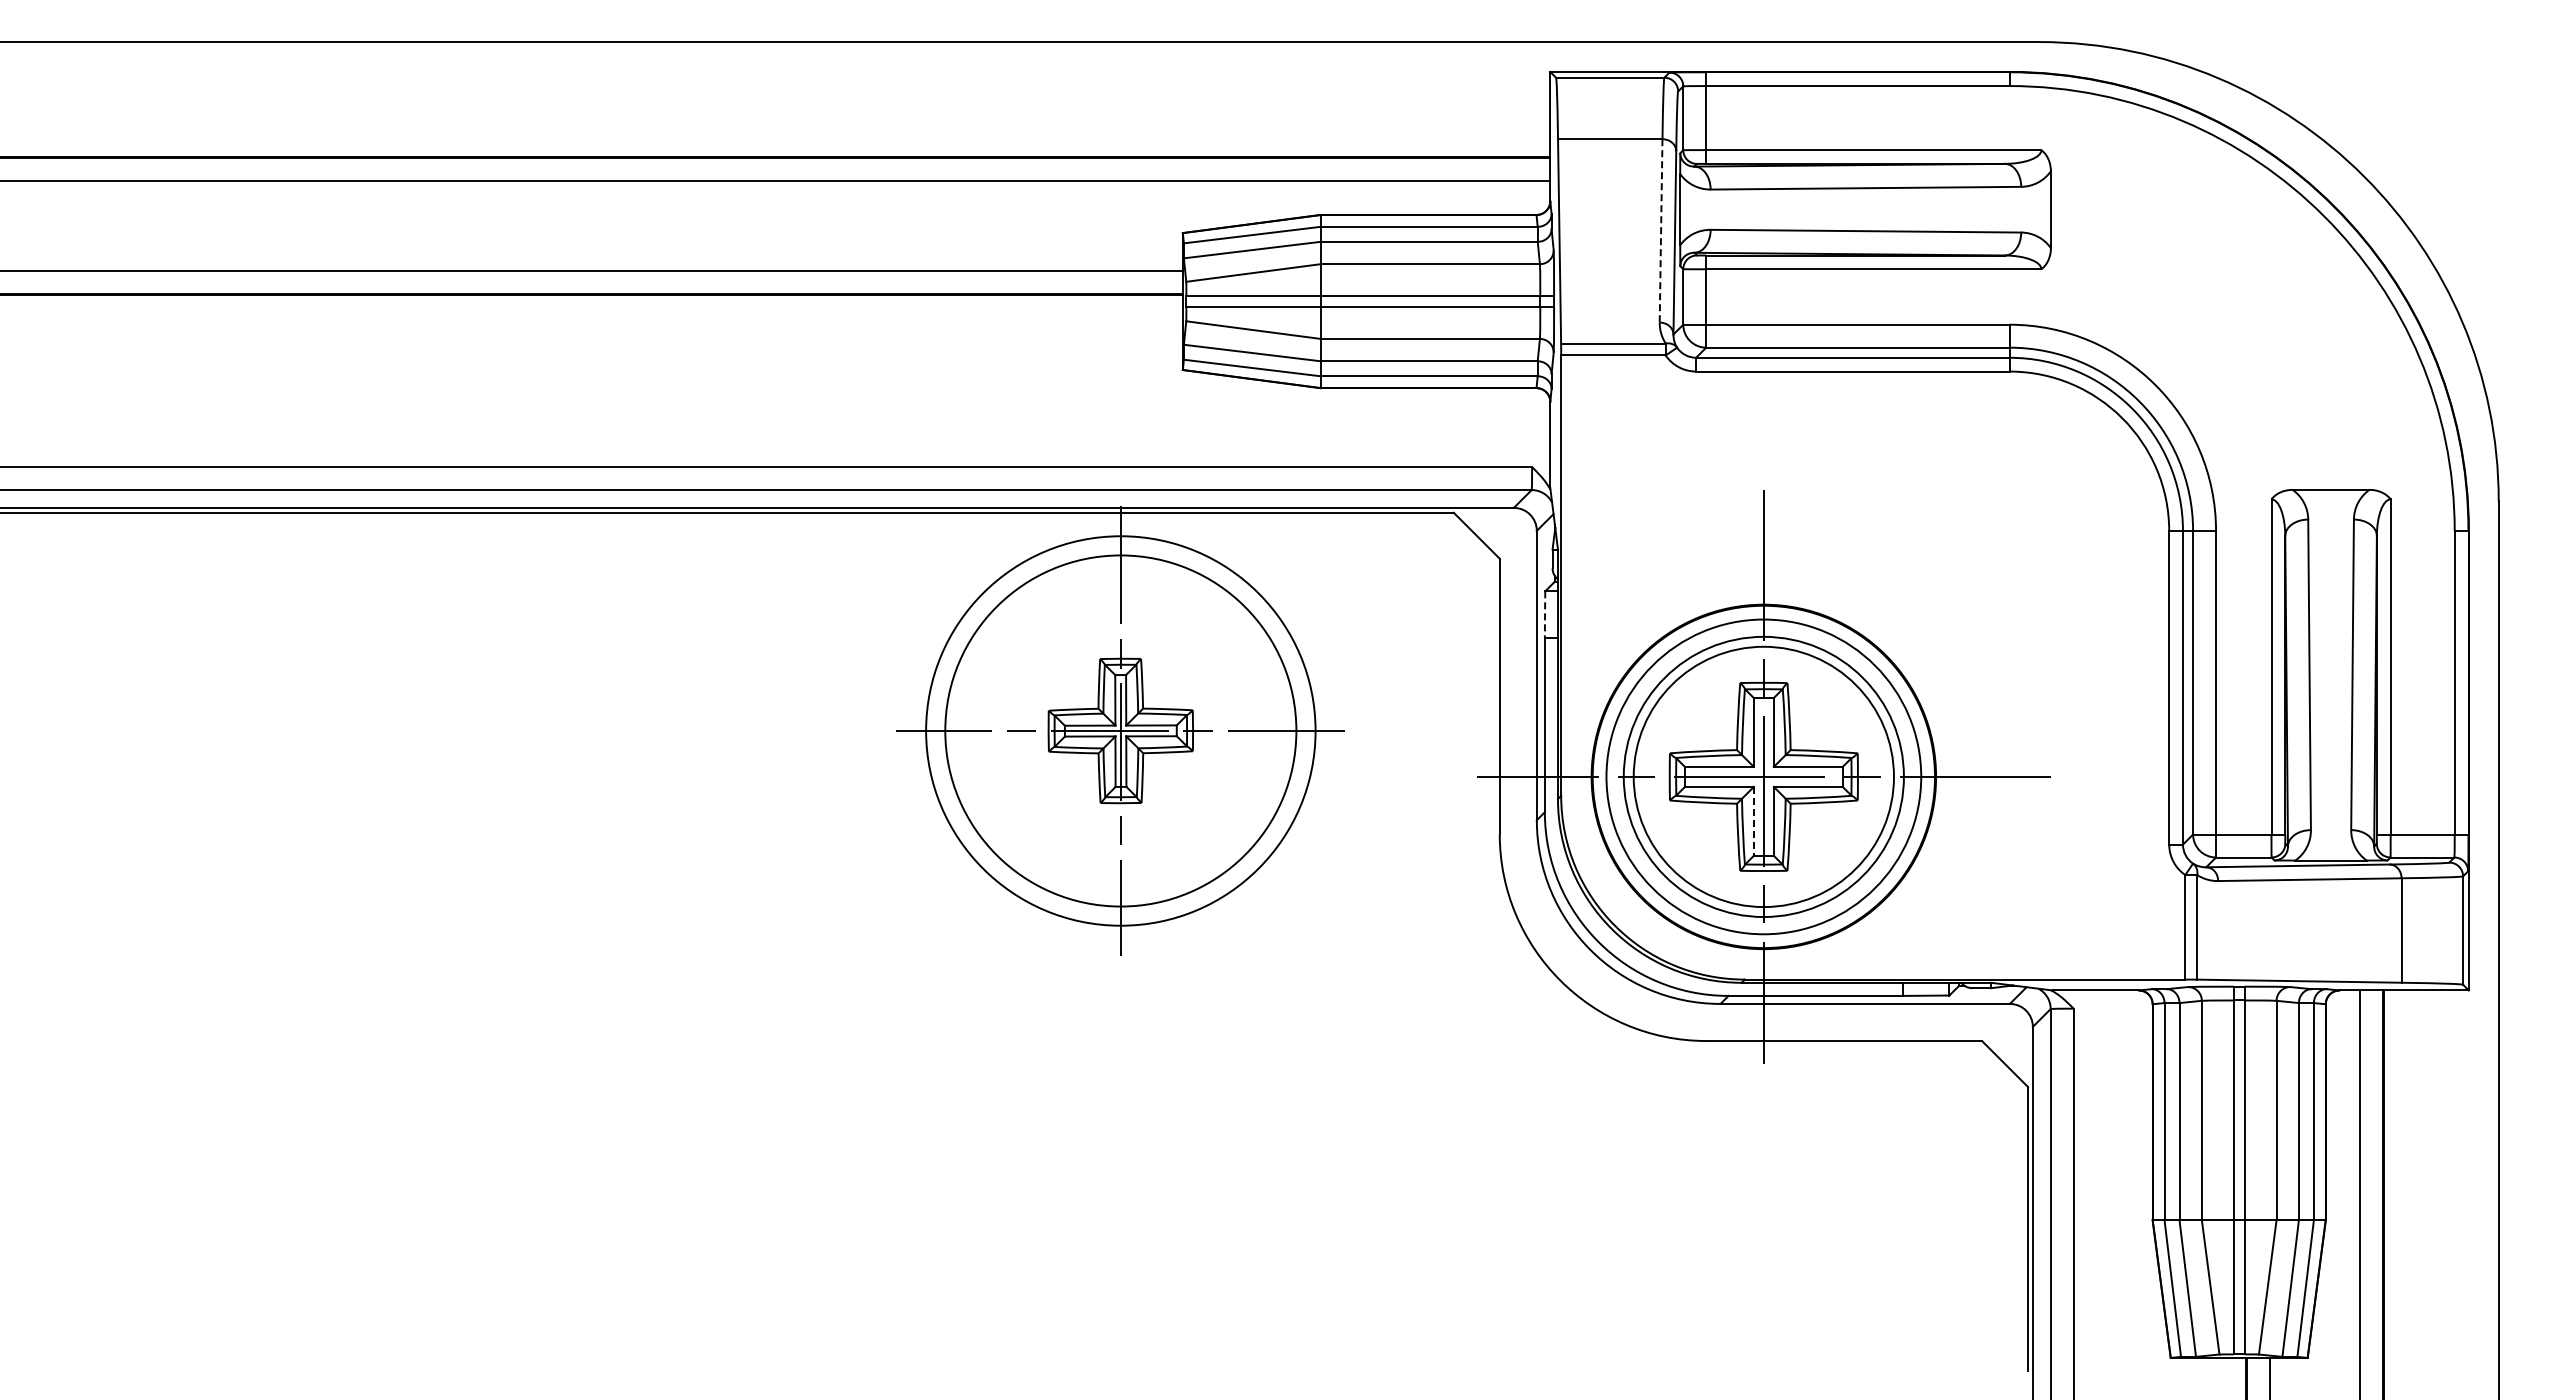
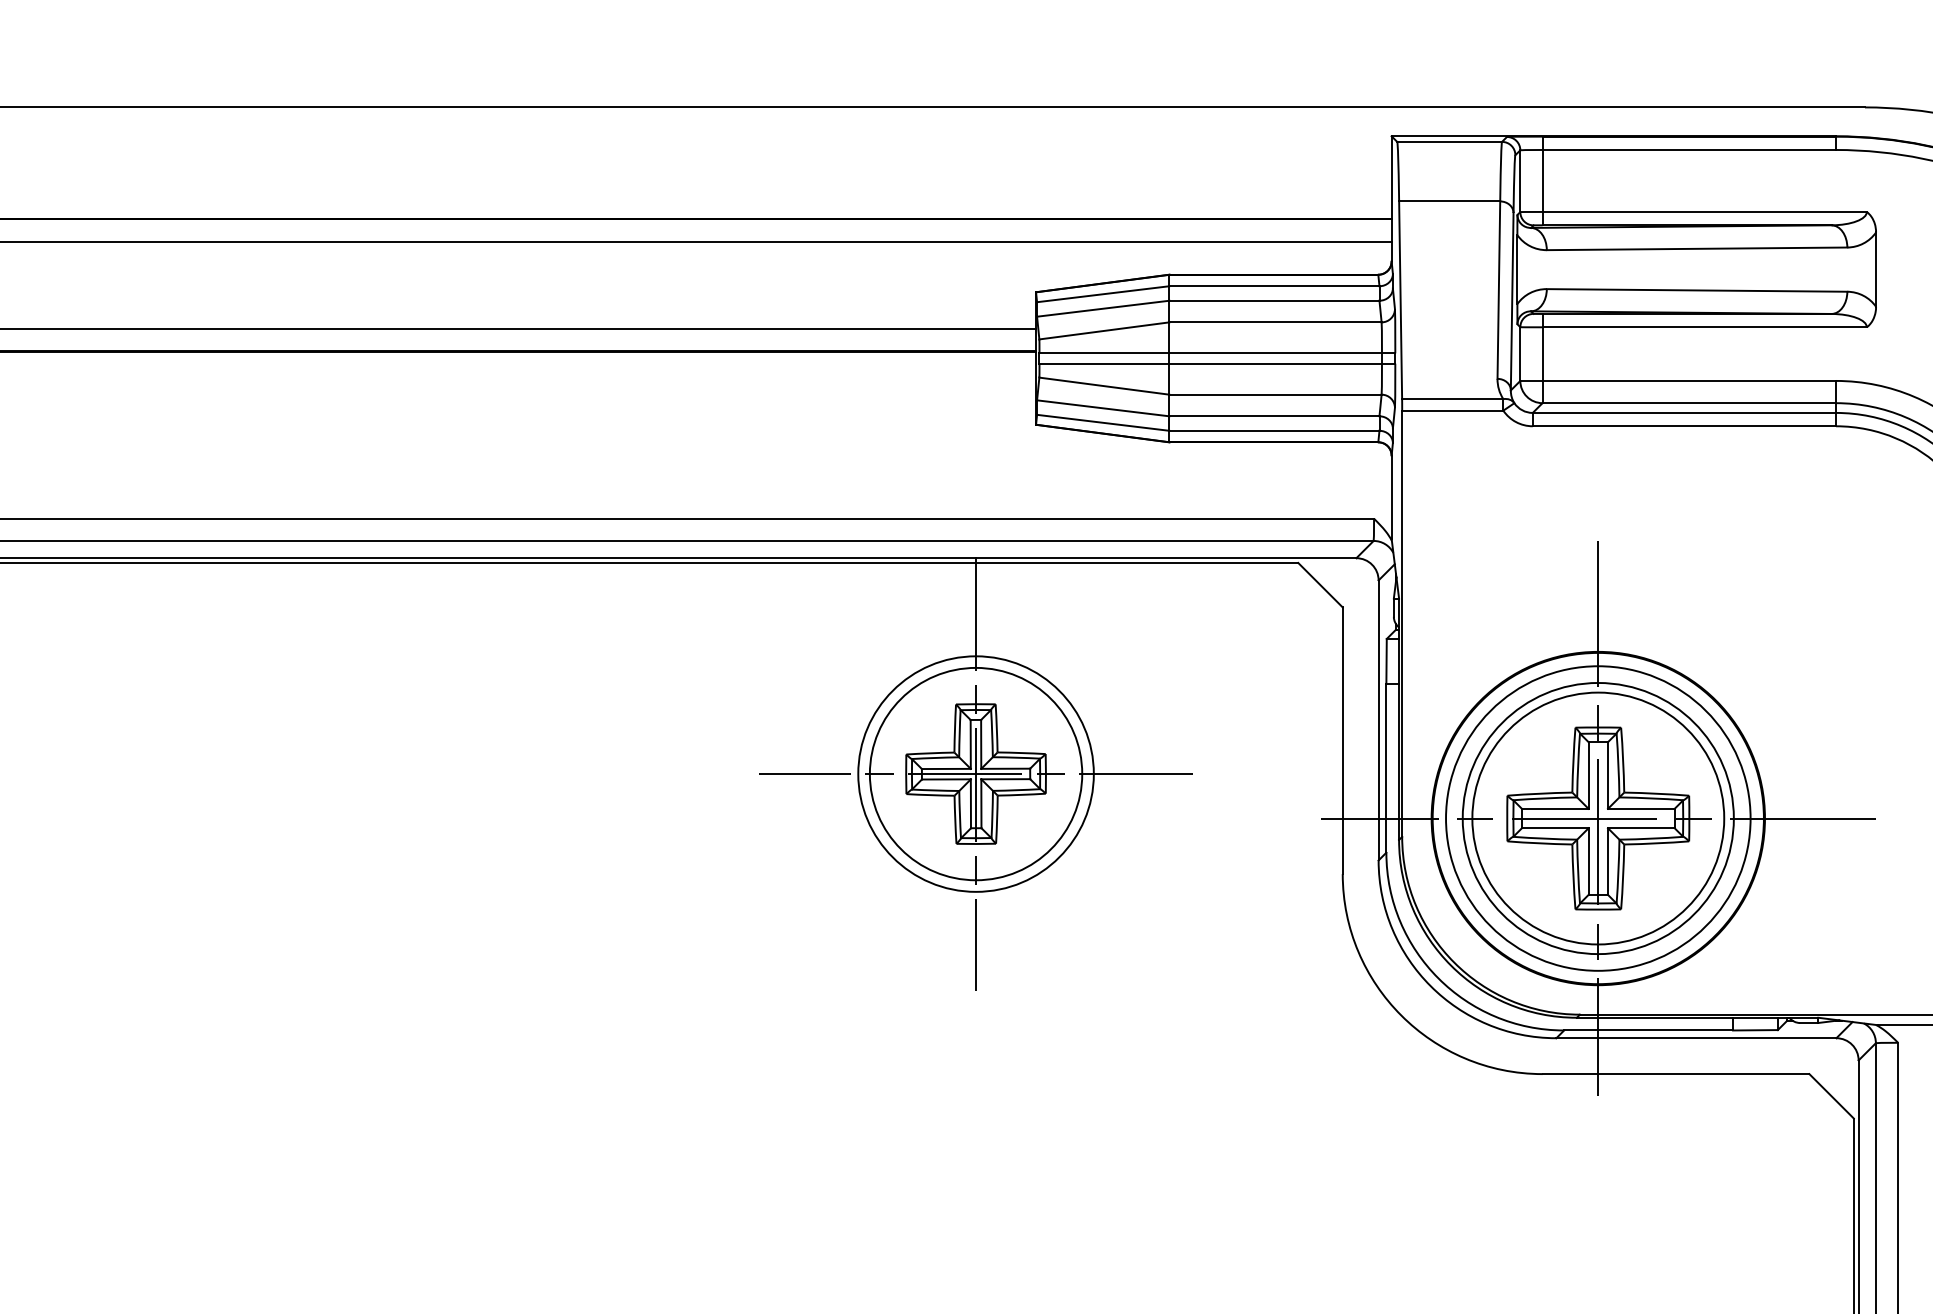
line: (1661, 230) -> (1499, 289), dashed -> solid
line: (1545, 615) -> (1387, 662), dashed -> solid
circle: (1120, 730) -> (975, 773), size x0.62
circle: (1120, 730) -> (975, 773), size x0.62
line: (1753, 821) -> (1588, 861), dashed -> solid

